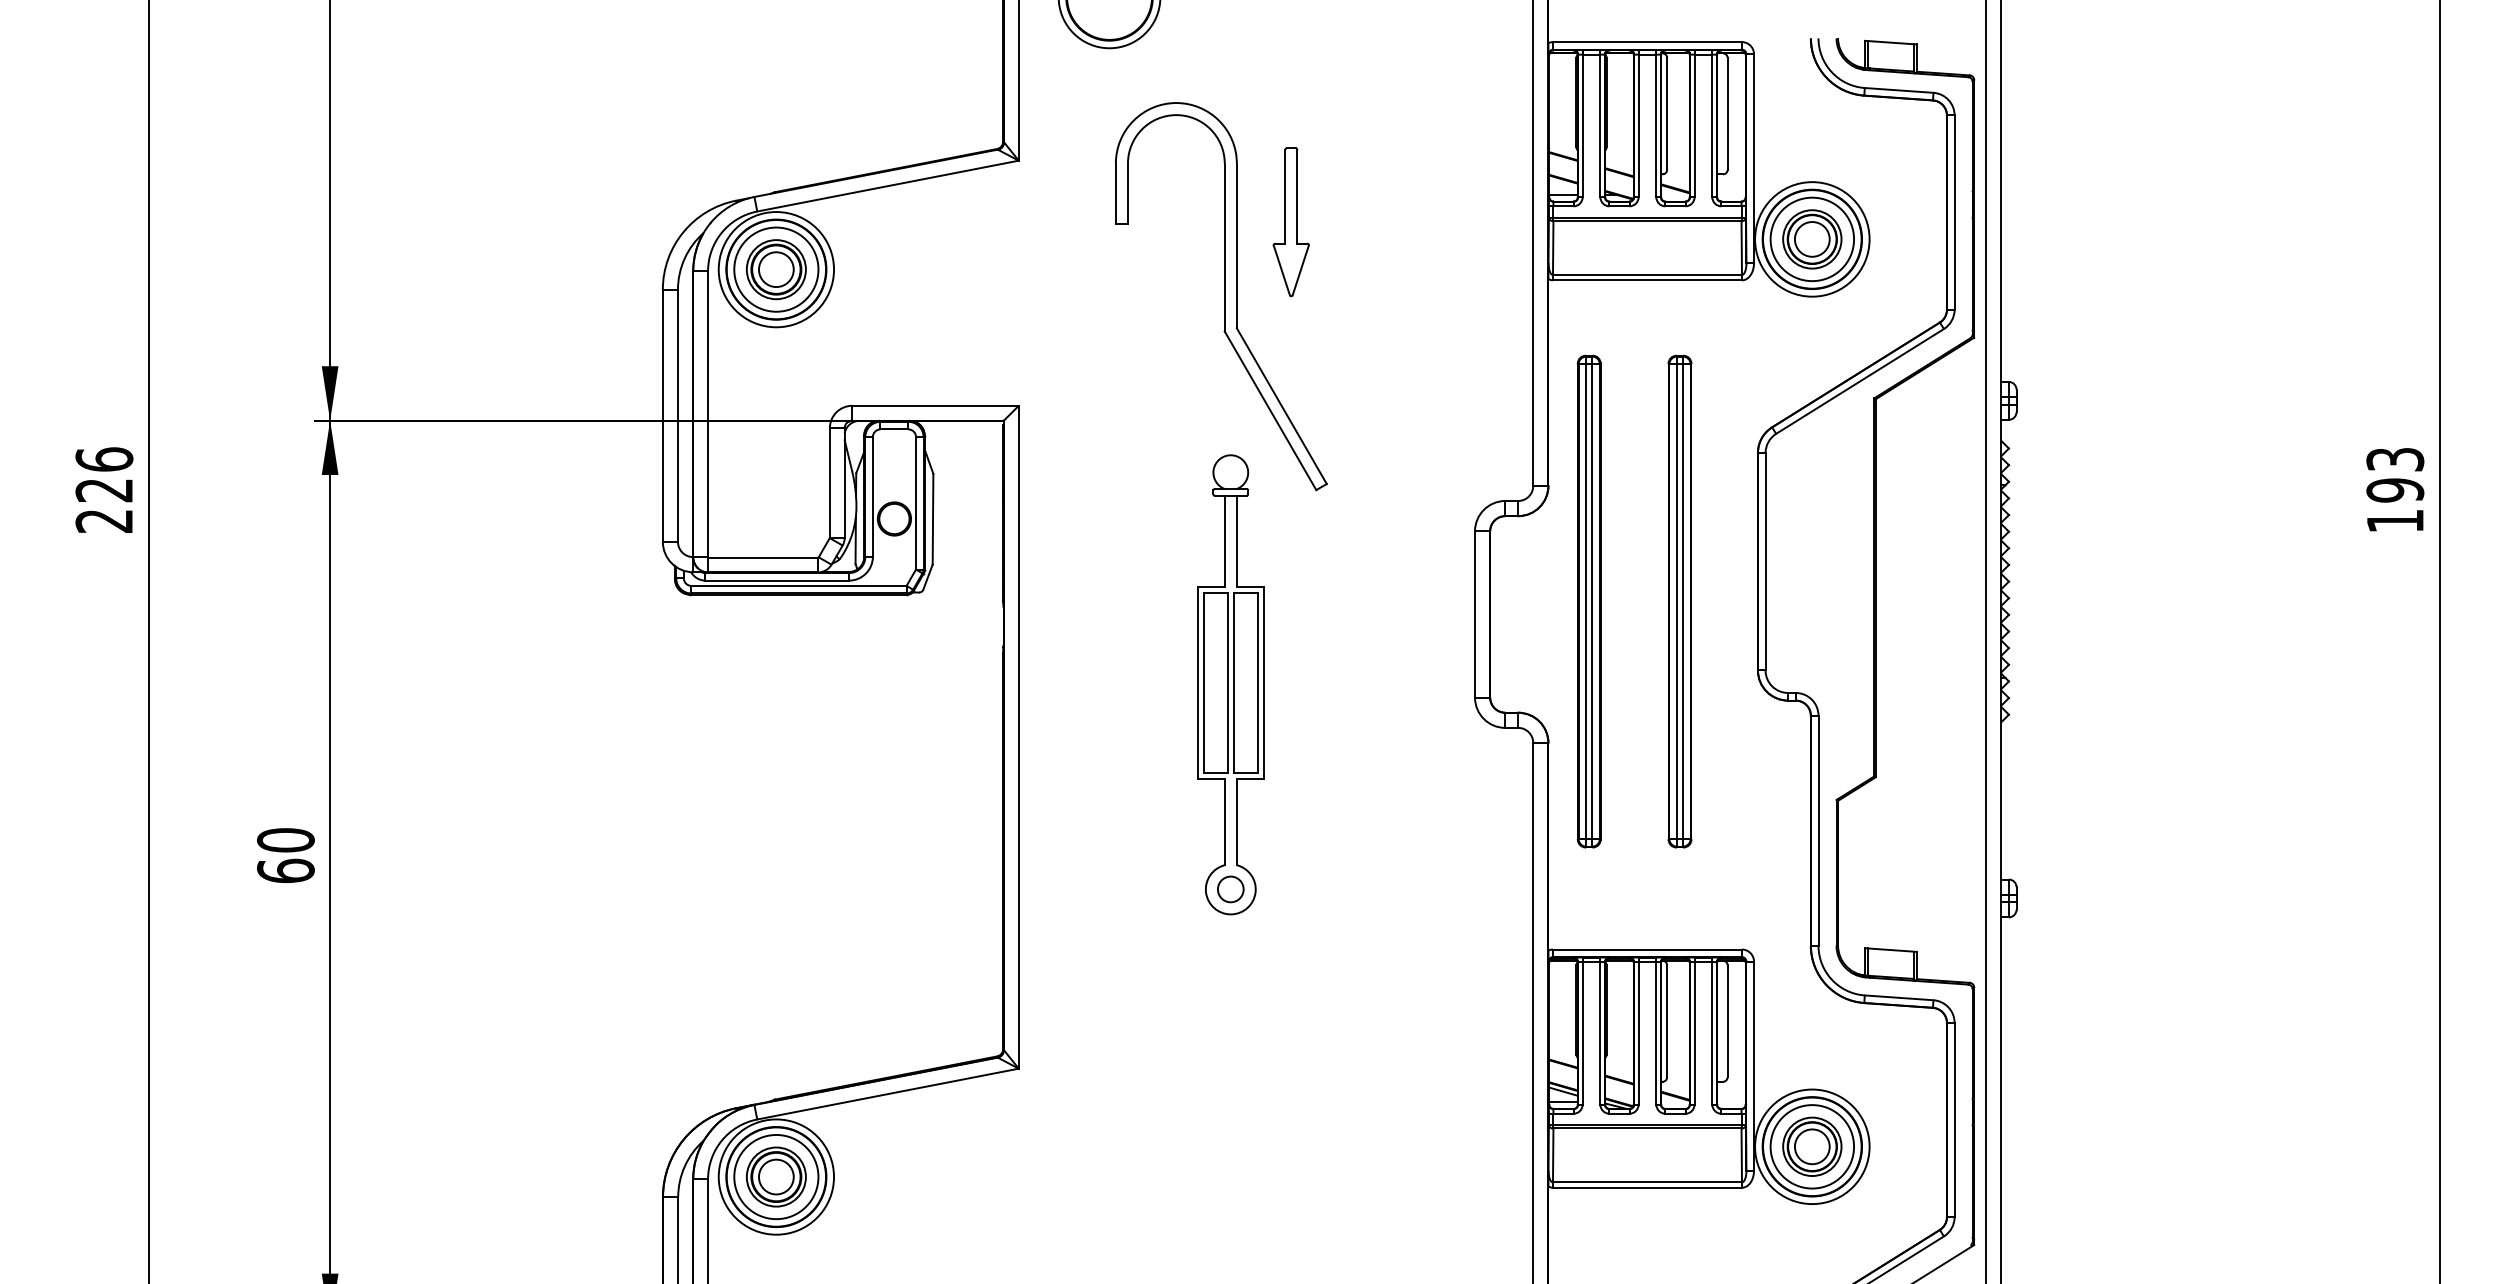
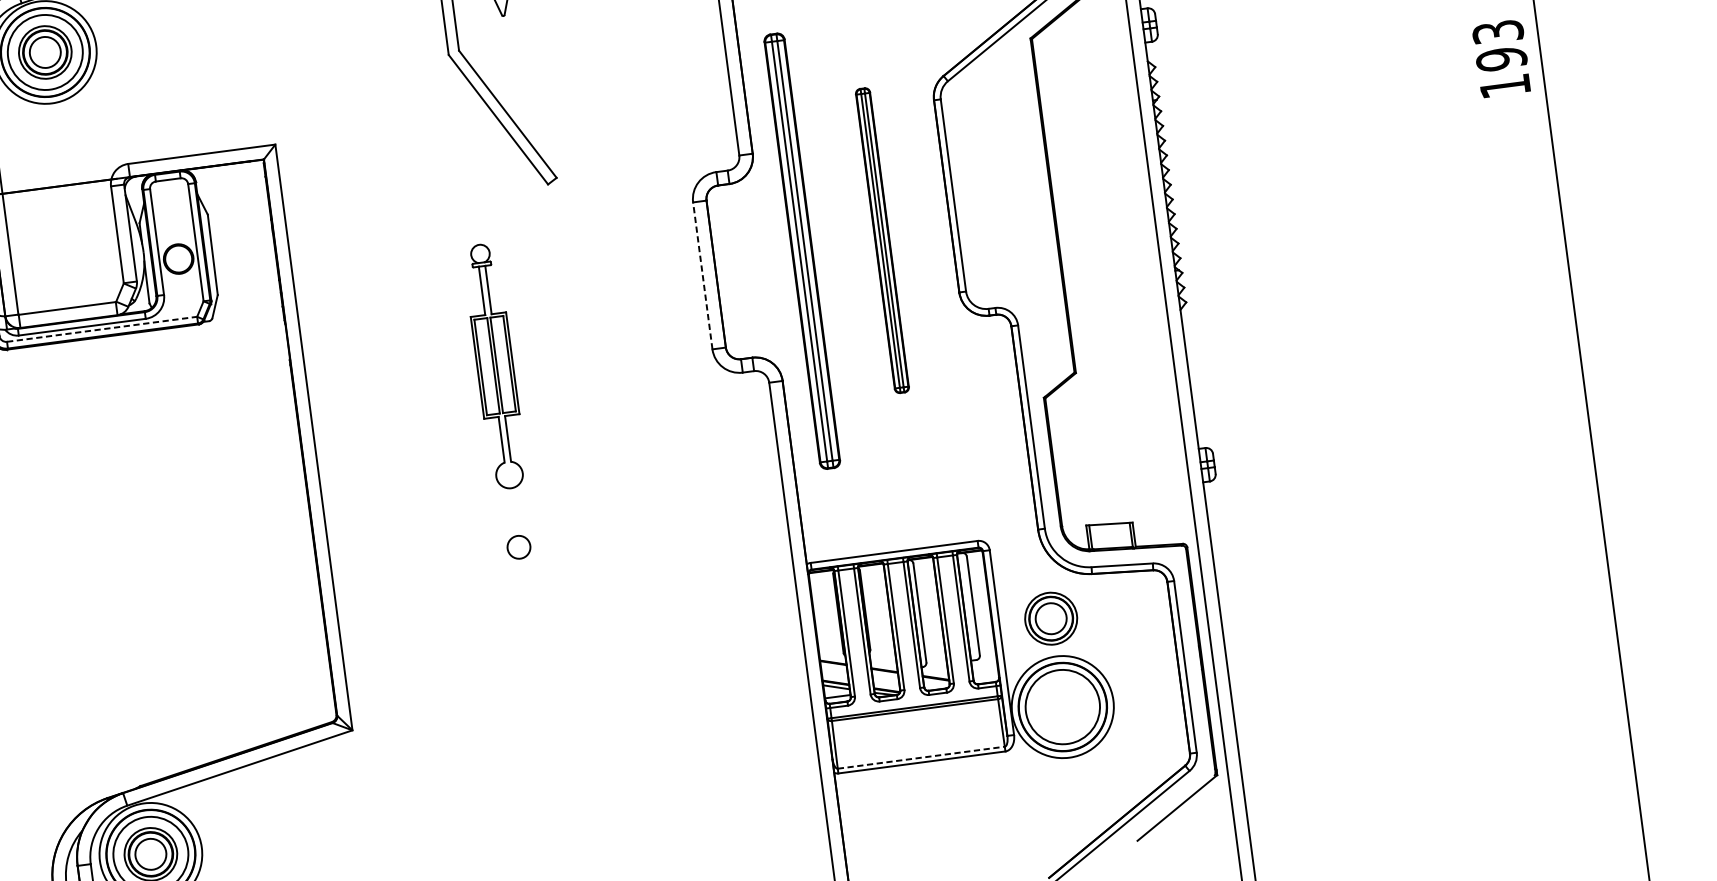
line: (799, 585) -> (102, 328), solid -> dashed
part: (1679, 601) -> (882, 240), size x0.7
line: (1475, 613) -> (703, 274), solid -> dashed
part: (1230, 684) -> (494, 366), size x0.6
part: (1812, 1146) -> (1051, 618), moved
line: (1647, 1182) -> (921, 757), solid -> dashed

